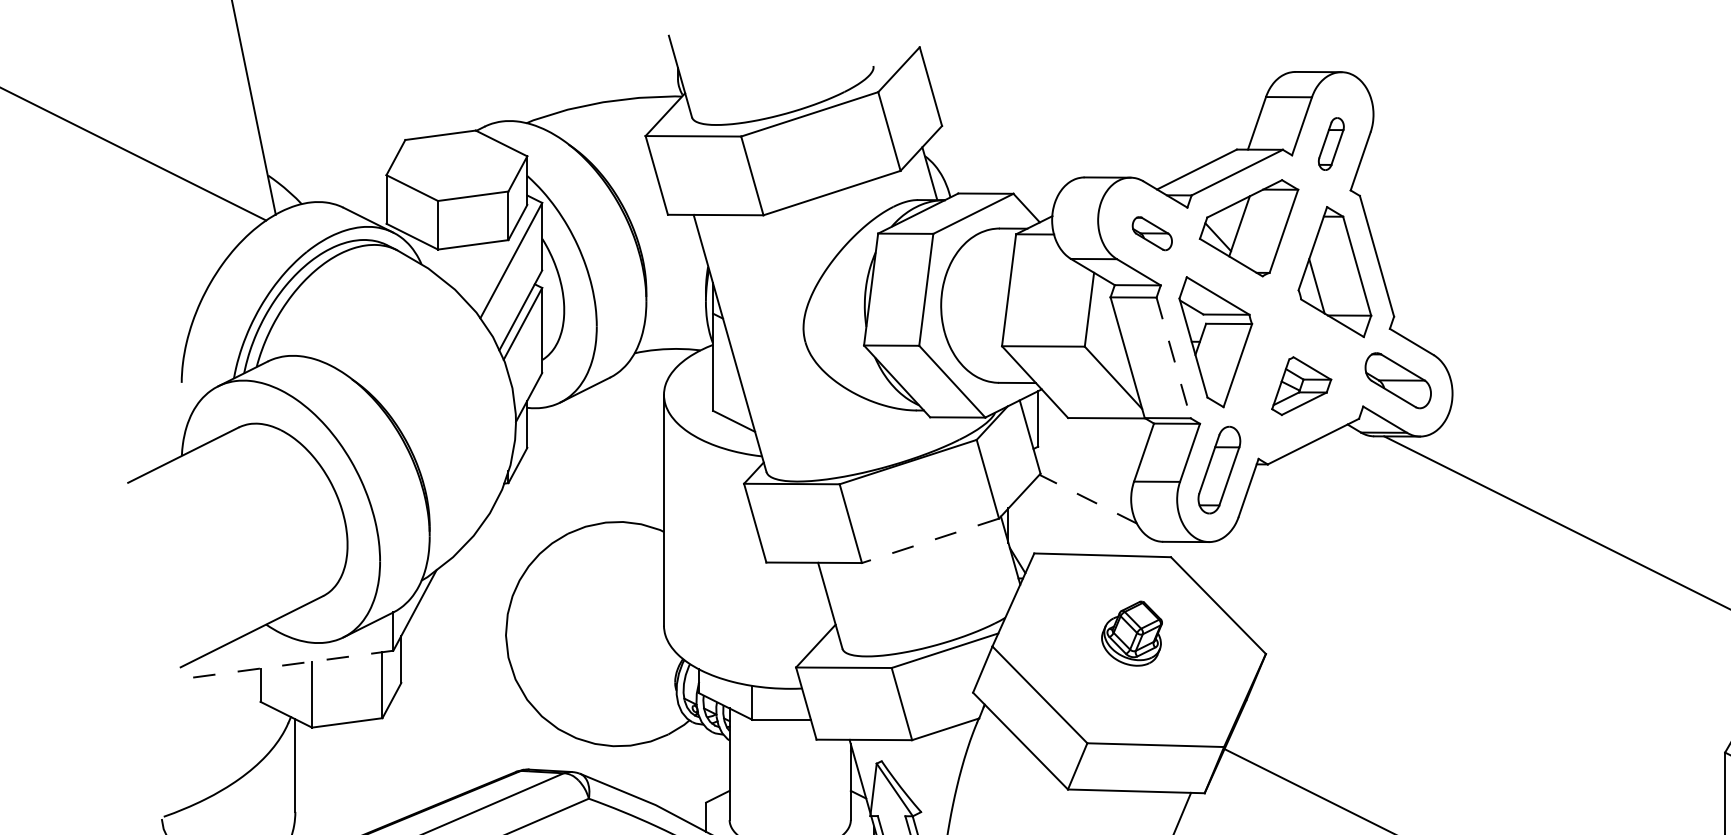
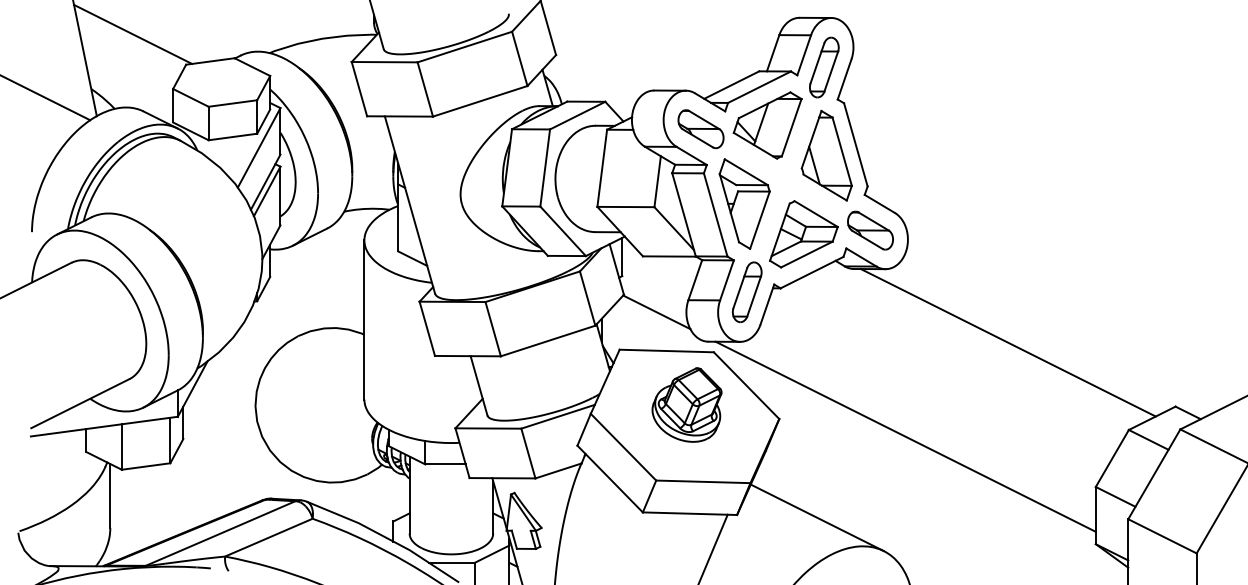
line: (328, 94) -> (133, 33), added
part: (1331, 144) -> (824, 67), size x1.67
part: (1151, 233) -> (700, 129), size x1.67
line: (1173, 358) -> (715, 215), dashed -> solid
part: (1301, 386) -> (803, 234), size x1.67
line: (1087, 499) -> (656, 312), dashed -> solid
line: (931, 541) -> (548, 341), dashed -> solid
part: (1131, 632) -> (686, 404), size x1.67
line: (285, 664) -> (103, 426), dashed -> solid
line: (1449, 679) -> (905, 436), added

